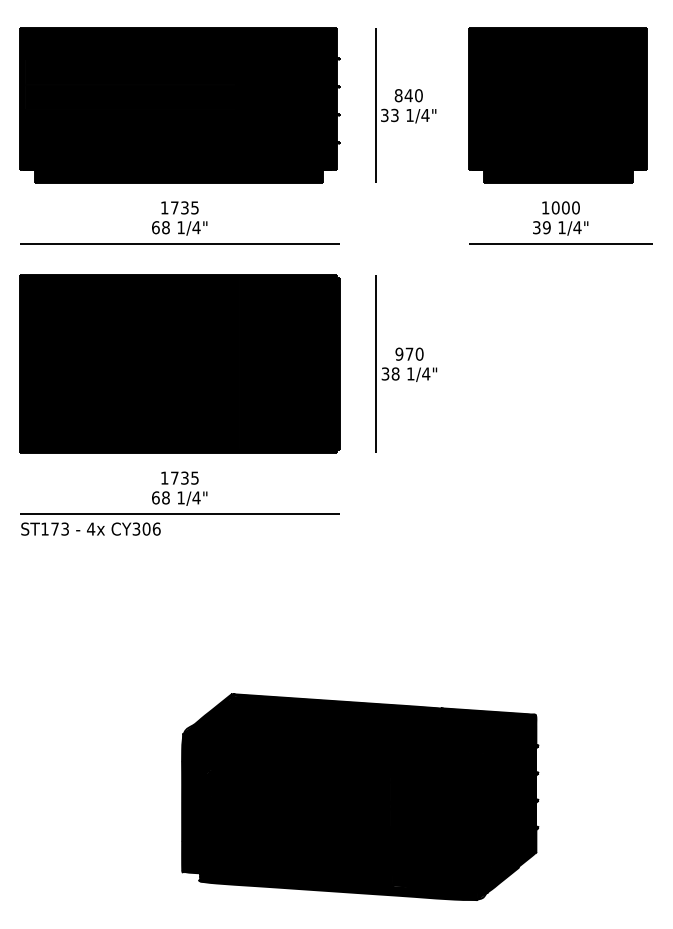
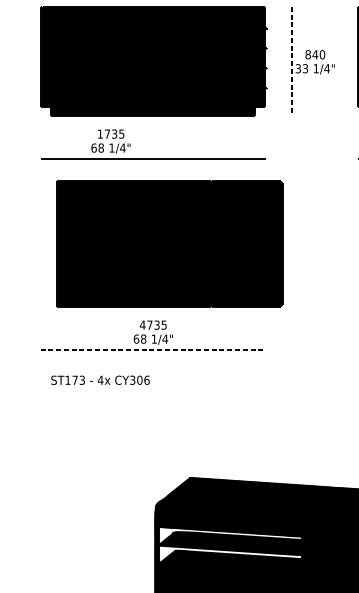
line: (375, 105) -> (291, 61), solid -> dashed
text: (179, 218) -> (110, 141), moved
part: (179, 363) -> (169, 244), moved
part: (406, 363) -> (313, 244), removed
text: (164, 477) -> (142, 324), 1735 -> 4735
line: (179, 513) -> (153, 350), solid -> dashed
text: (90, 528) -> (100, 379), moved
fill: (288, 788) -> (230, 544), removed

